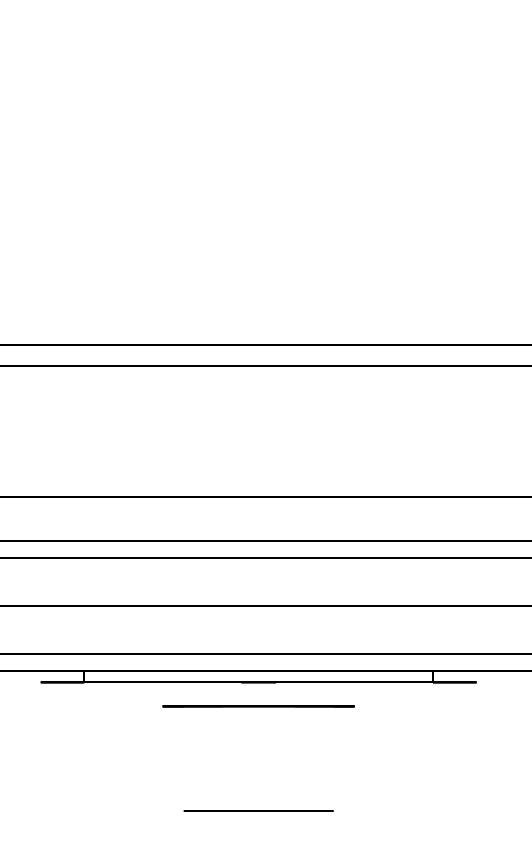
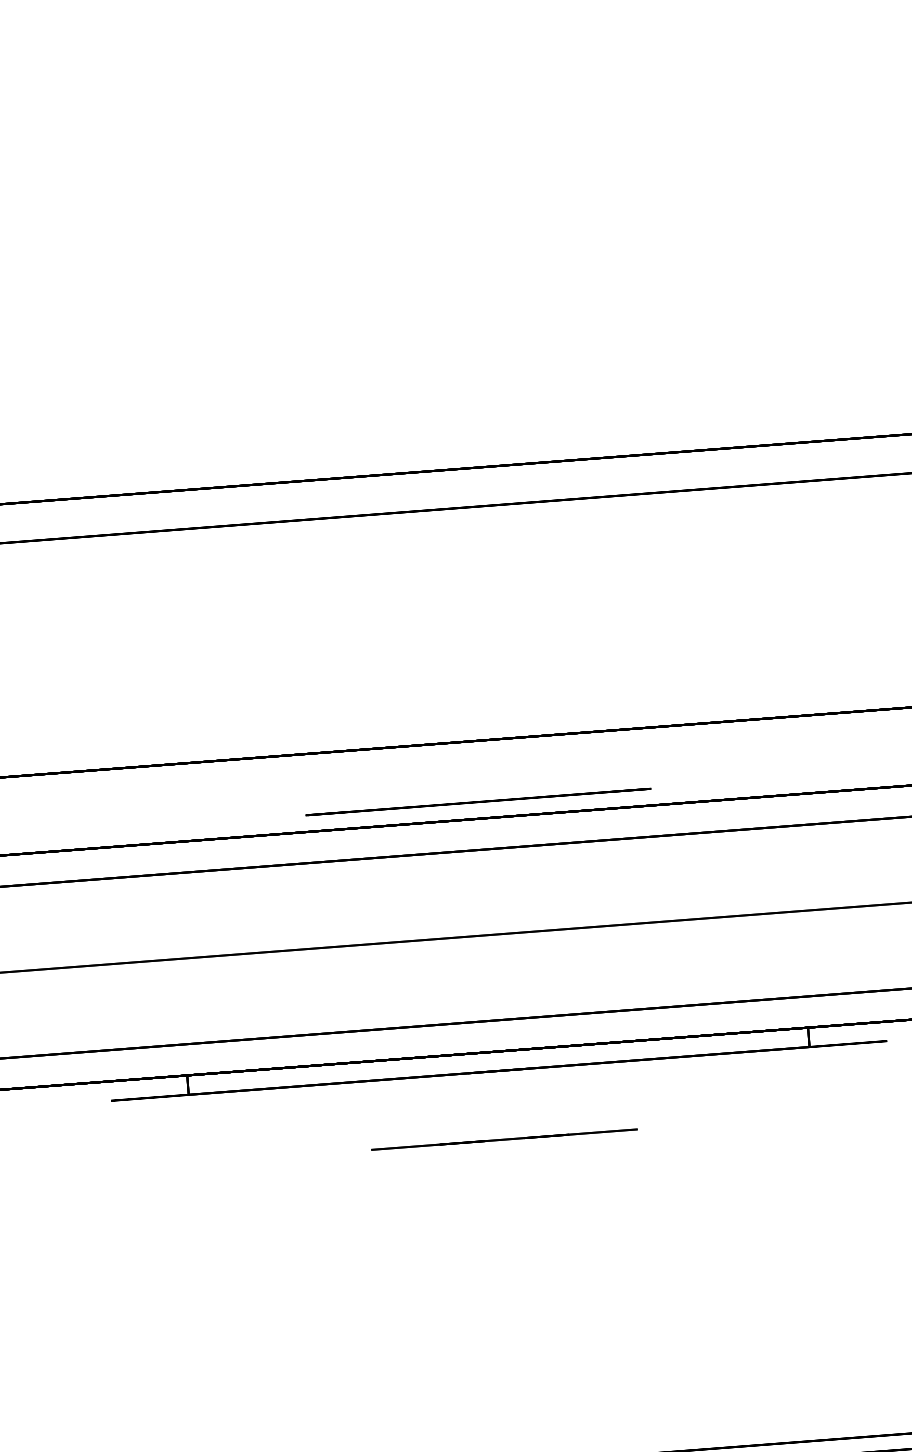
line: (258, 706) -> (478, 802), moved
line: (258, 810) -> (504, 1138), moved

